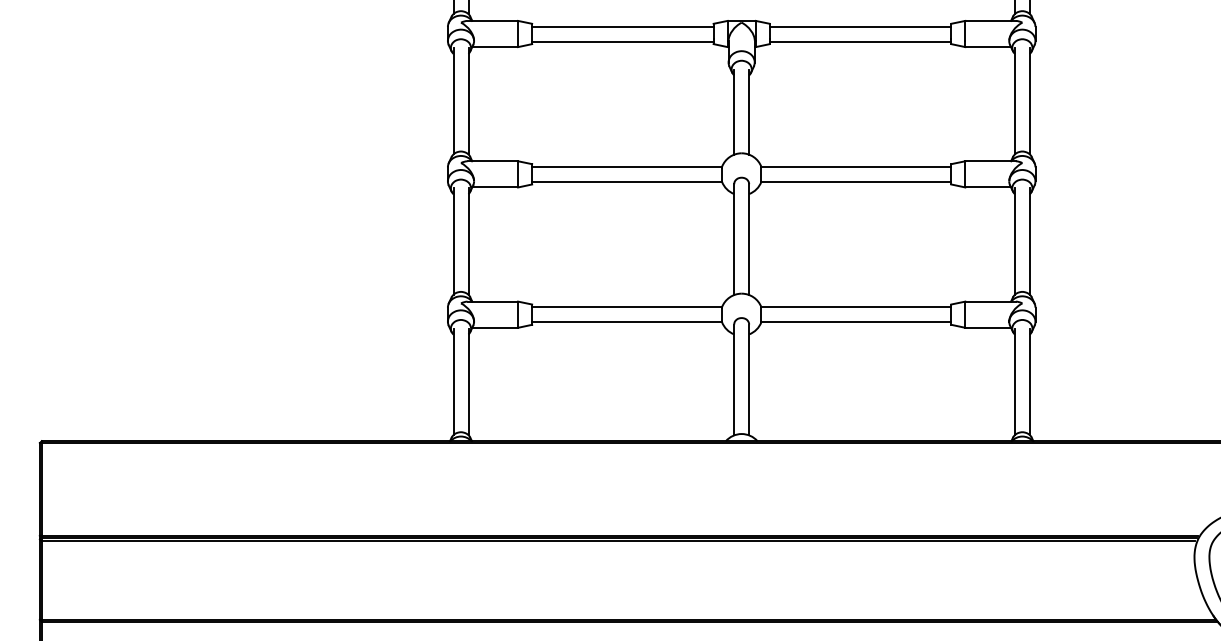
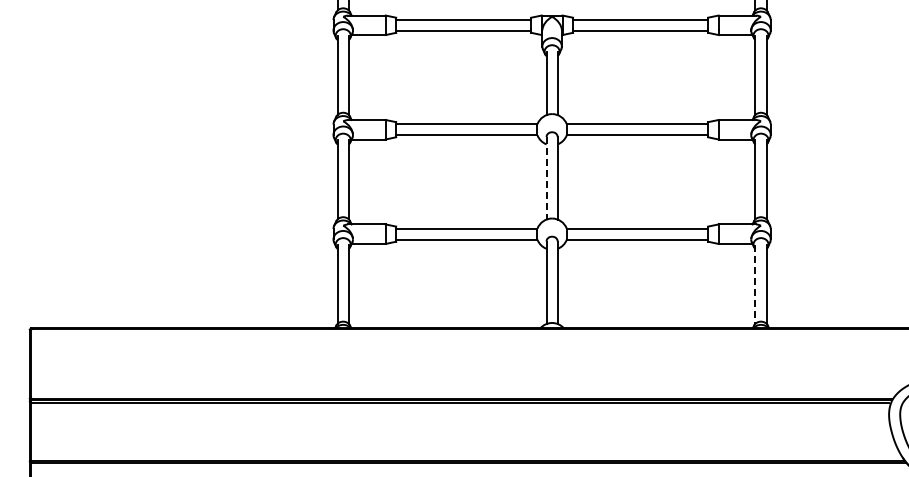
line: (734, 239) -> (546, 178), solid -> dashed
line: (1014, 382) -> (755, 284), solid -> dashed

